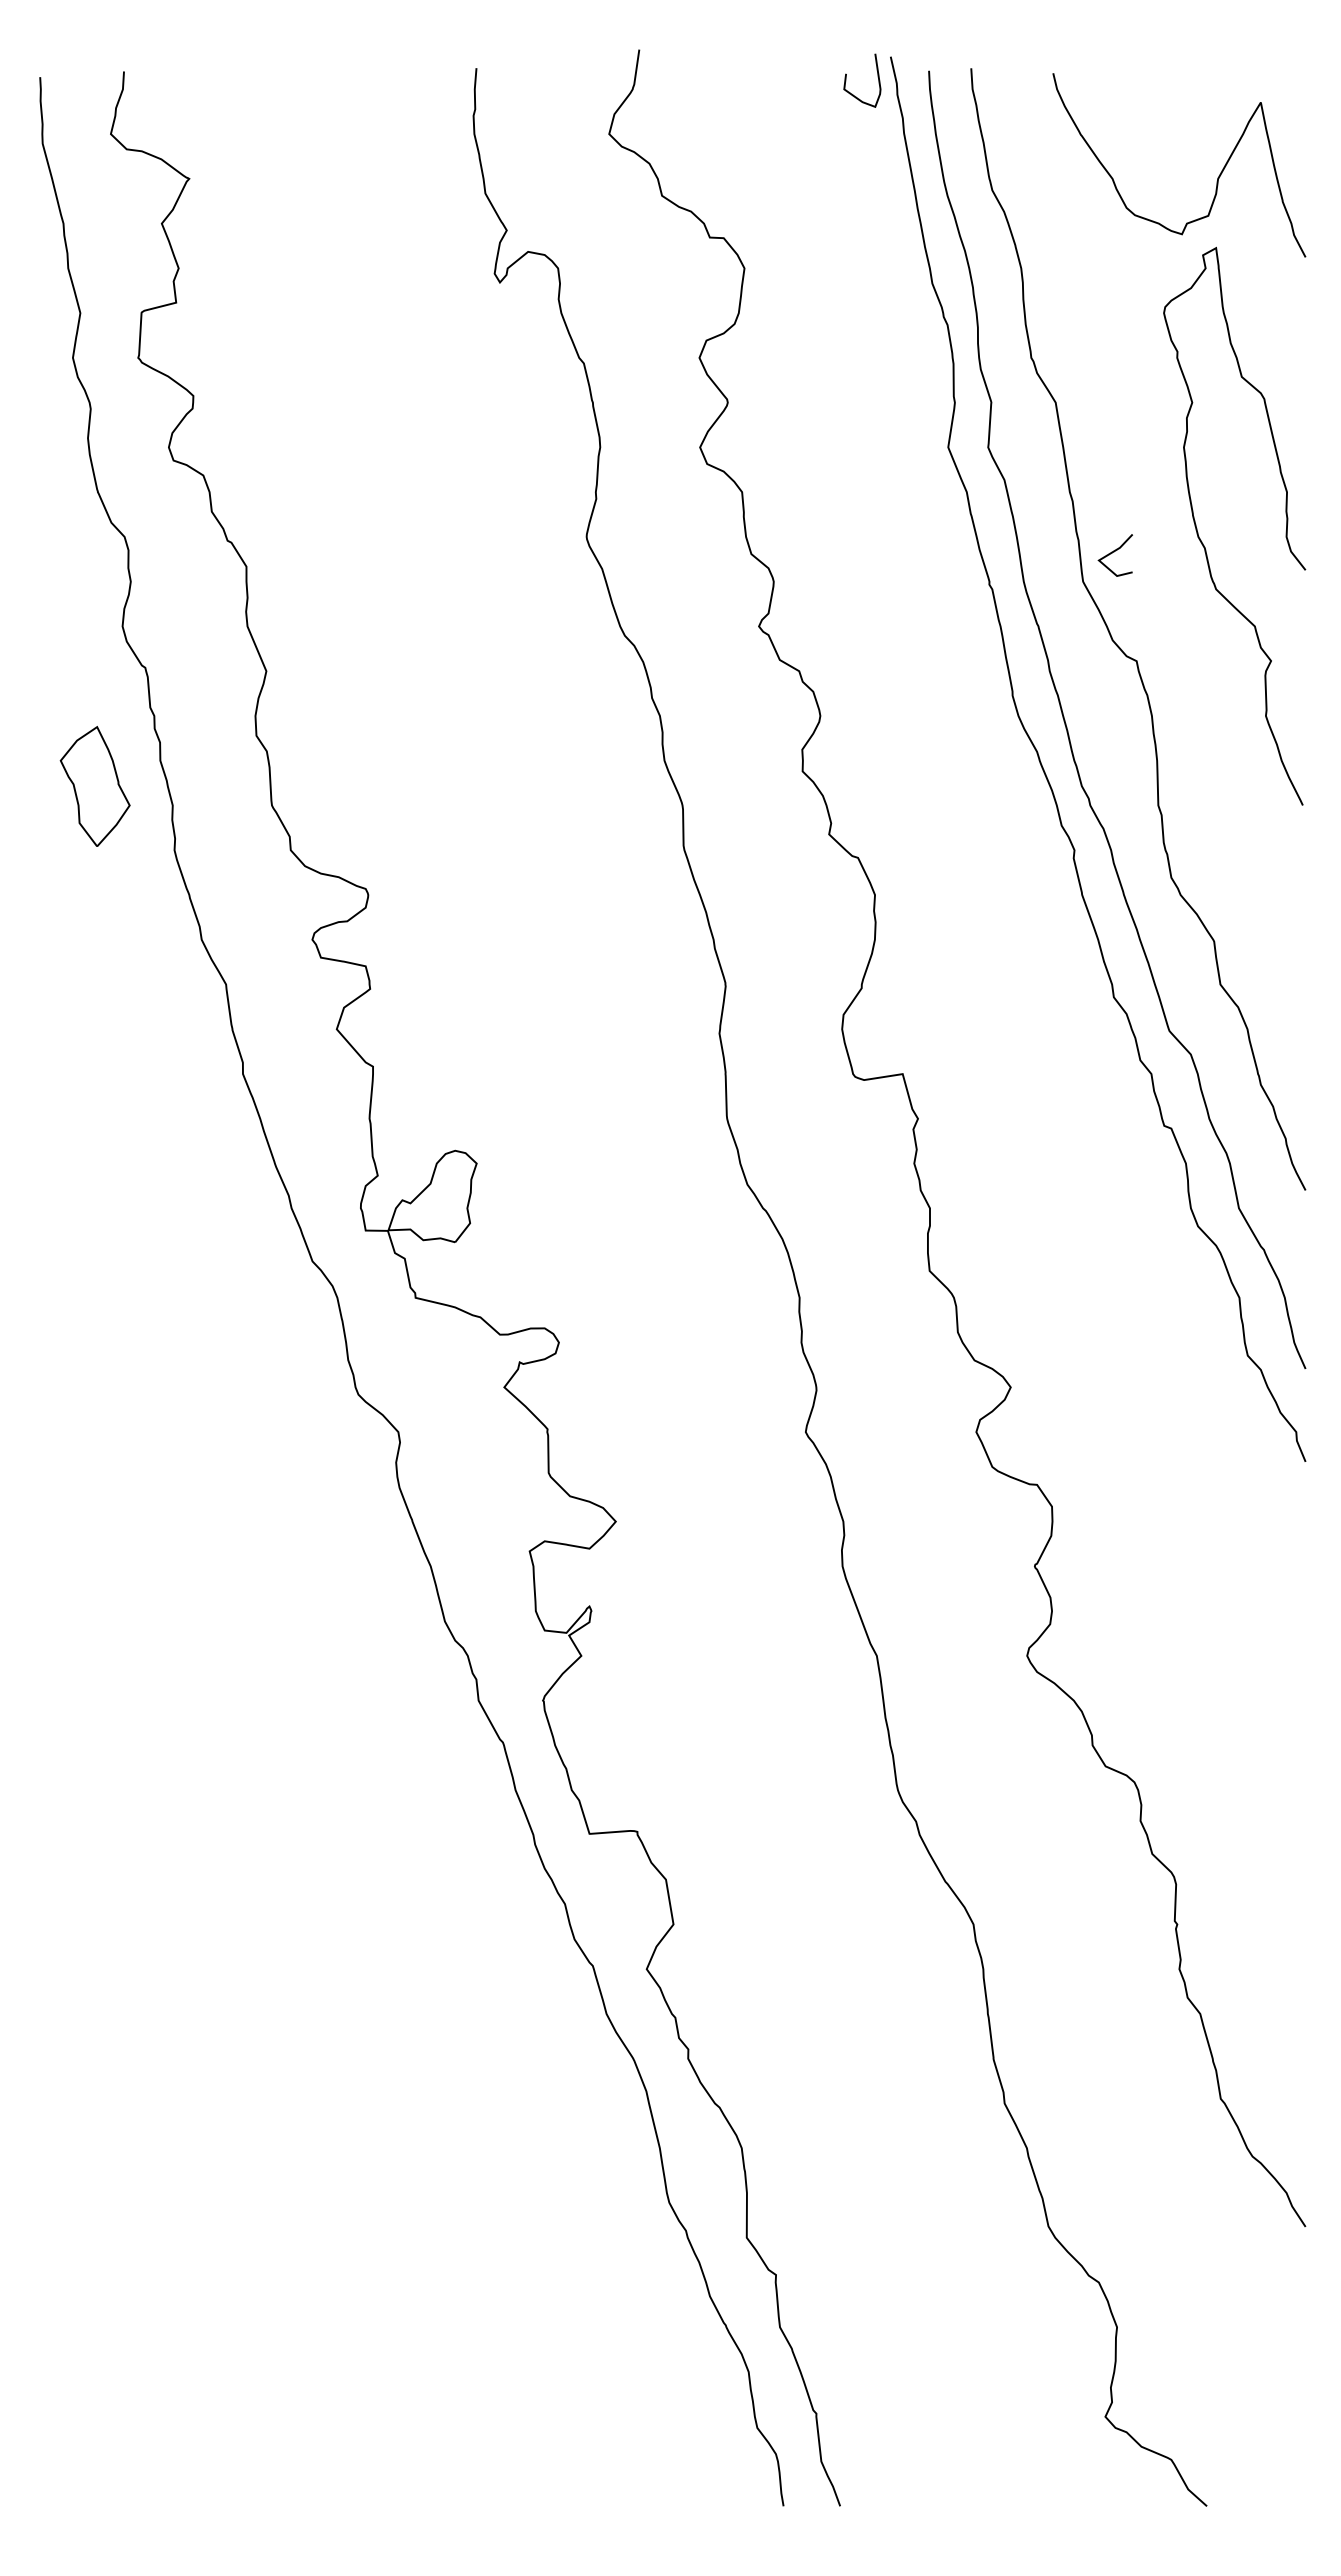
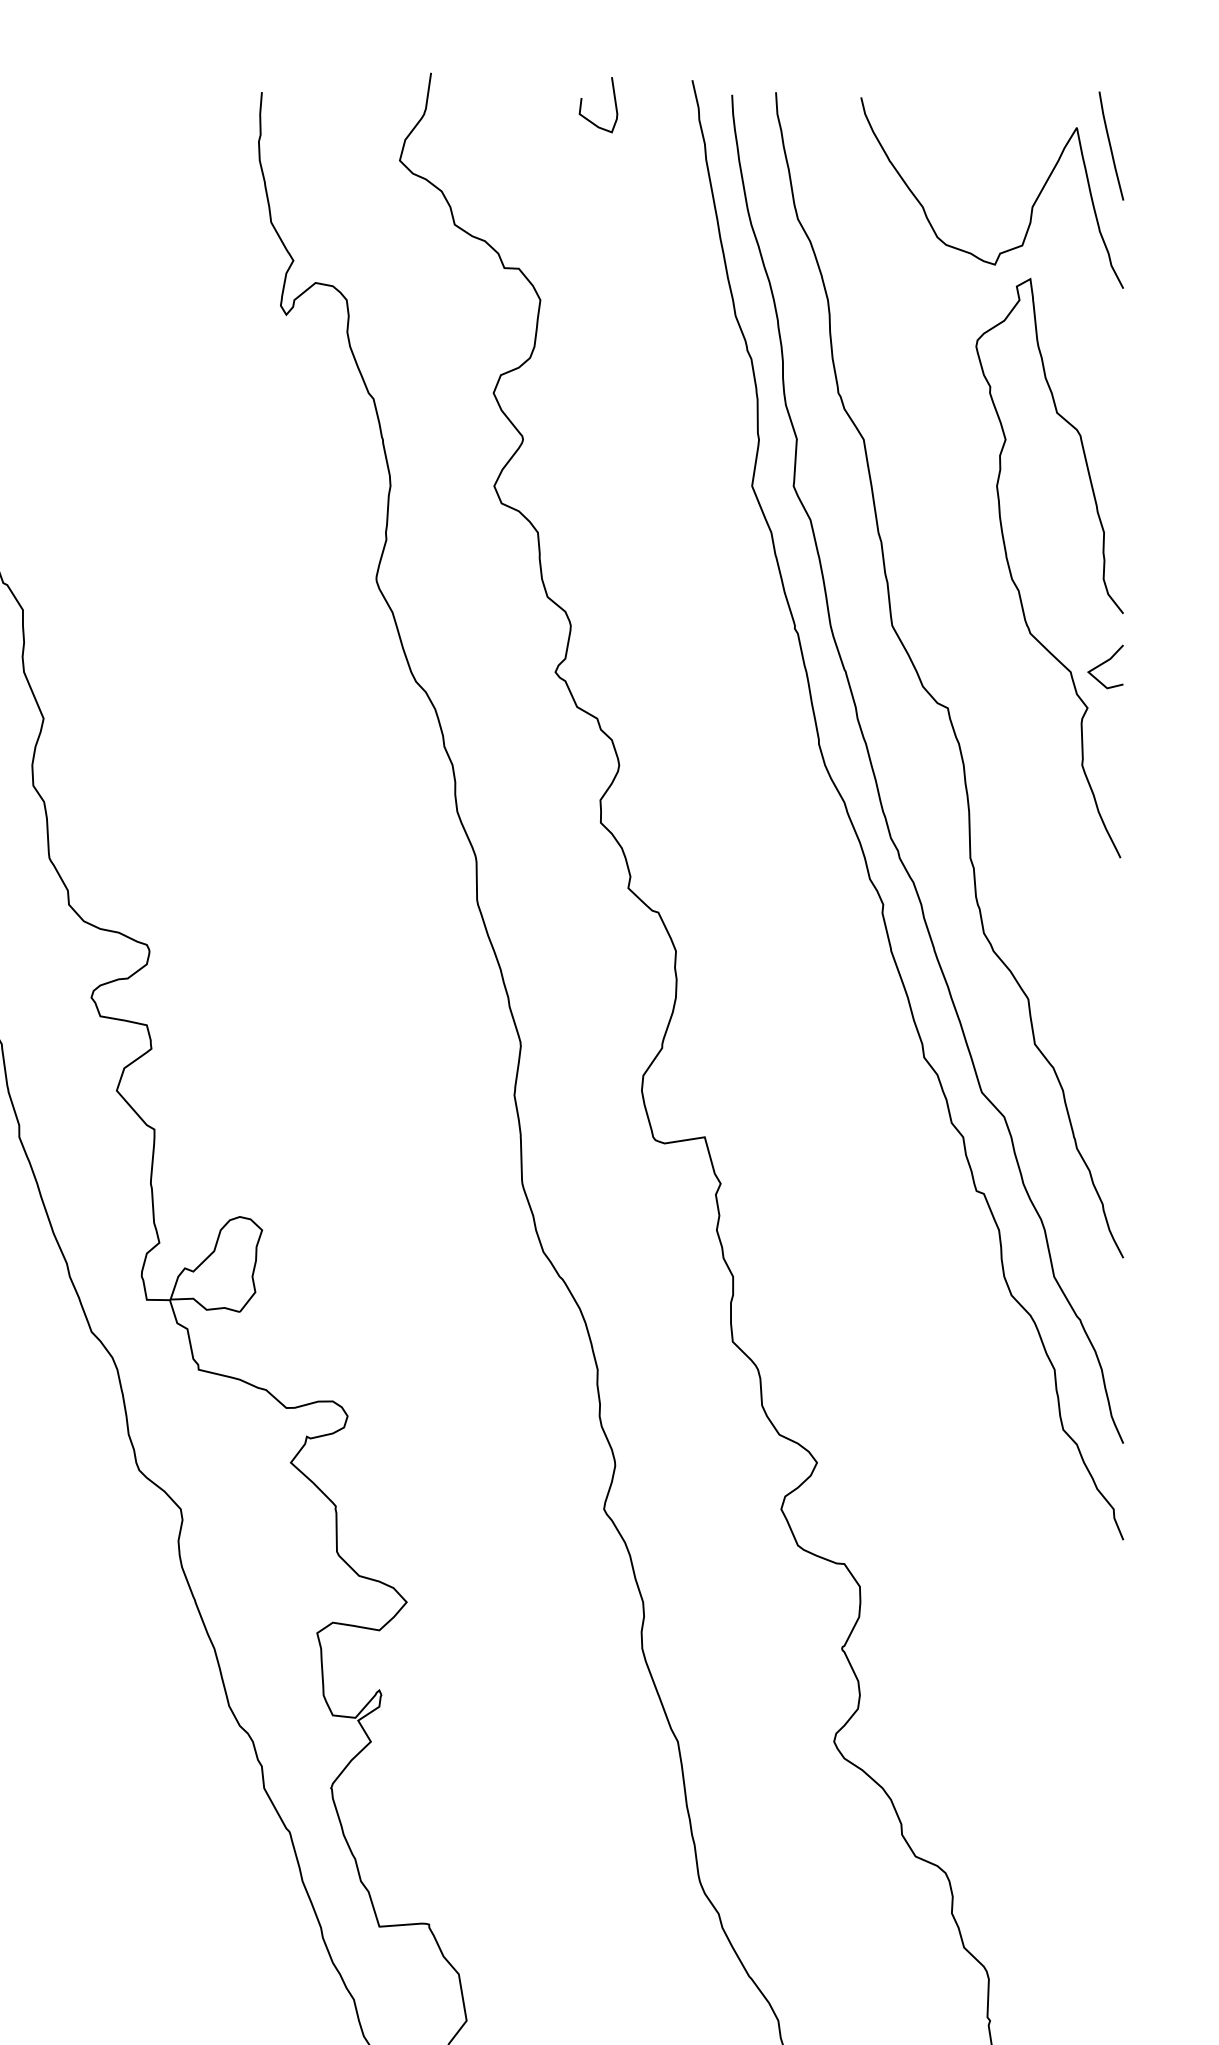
curve: (877, 77) -> (614, 101), moved
curve: (1293, 119) -> (1110, 145), added
line: (1112, 553) -> (1102, 664), moved

